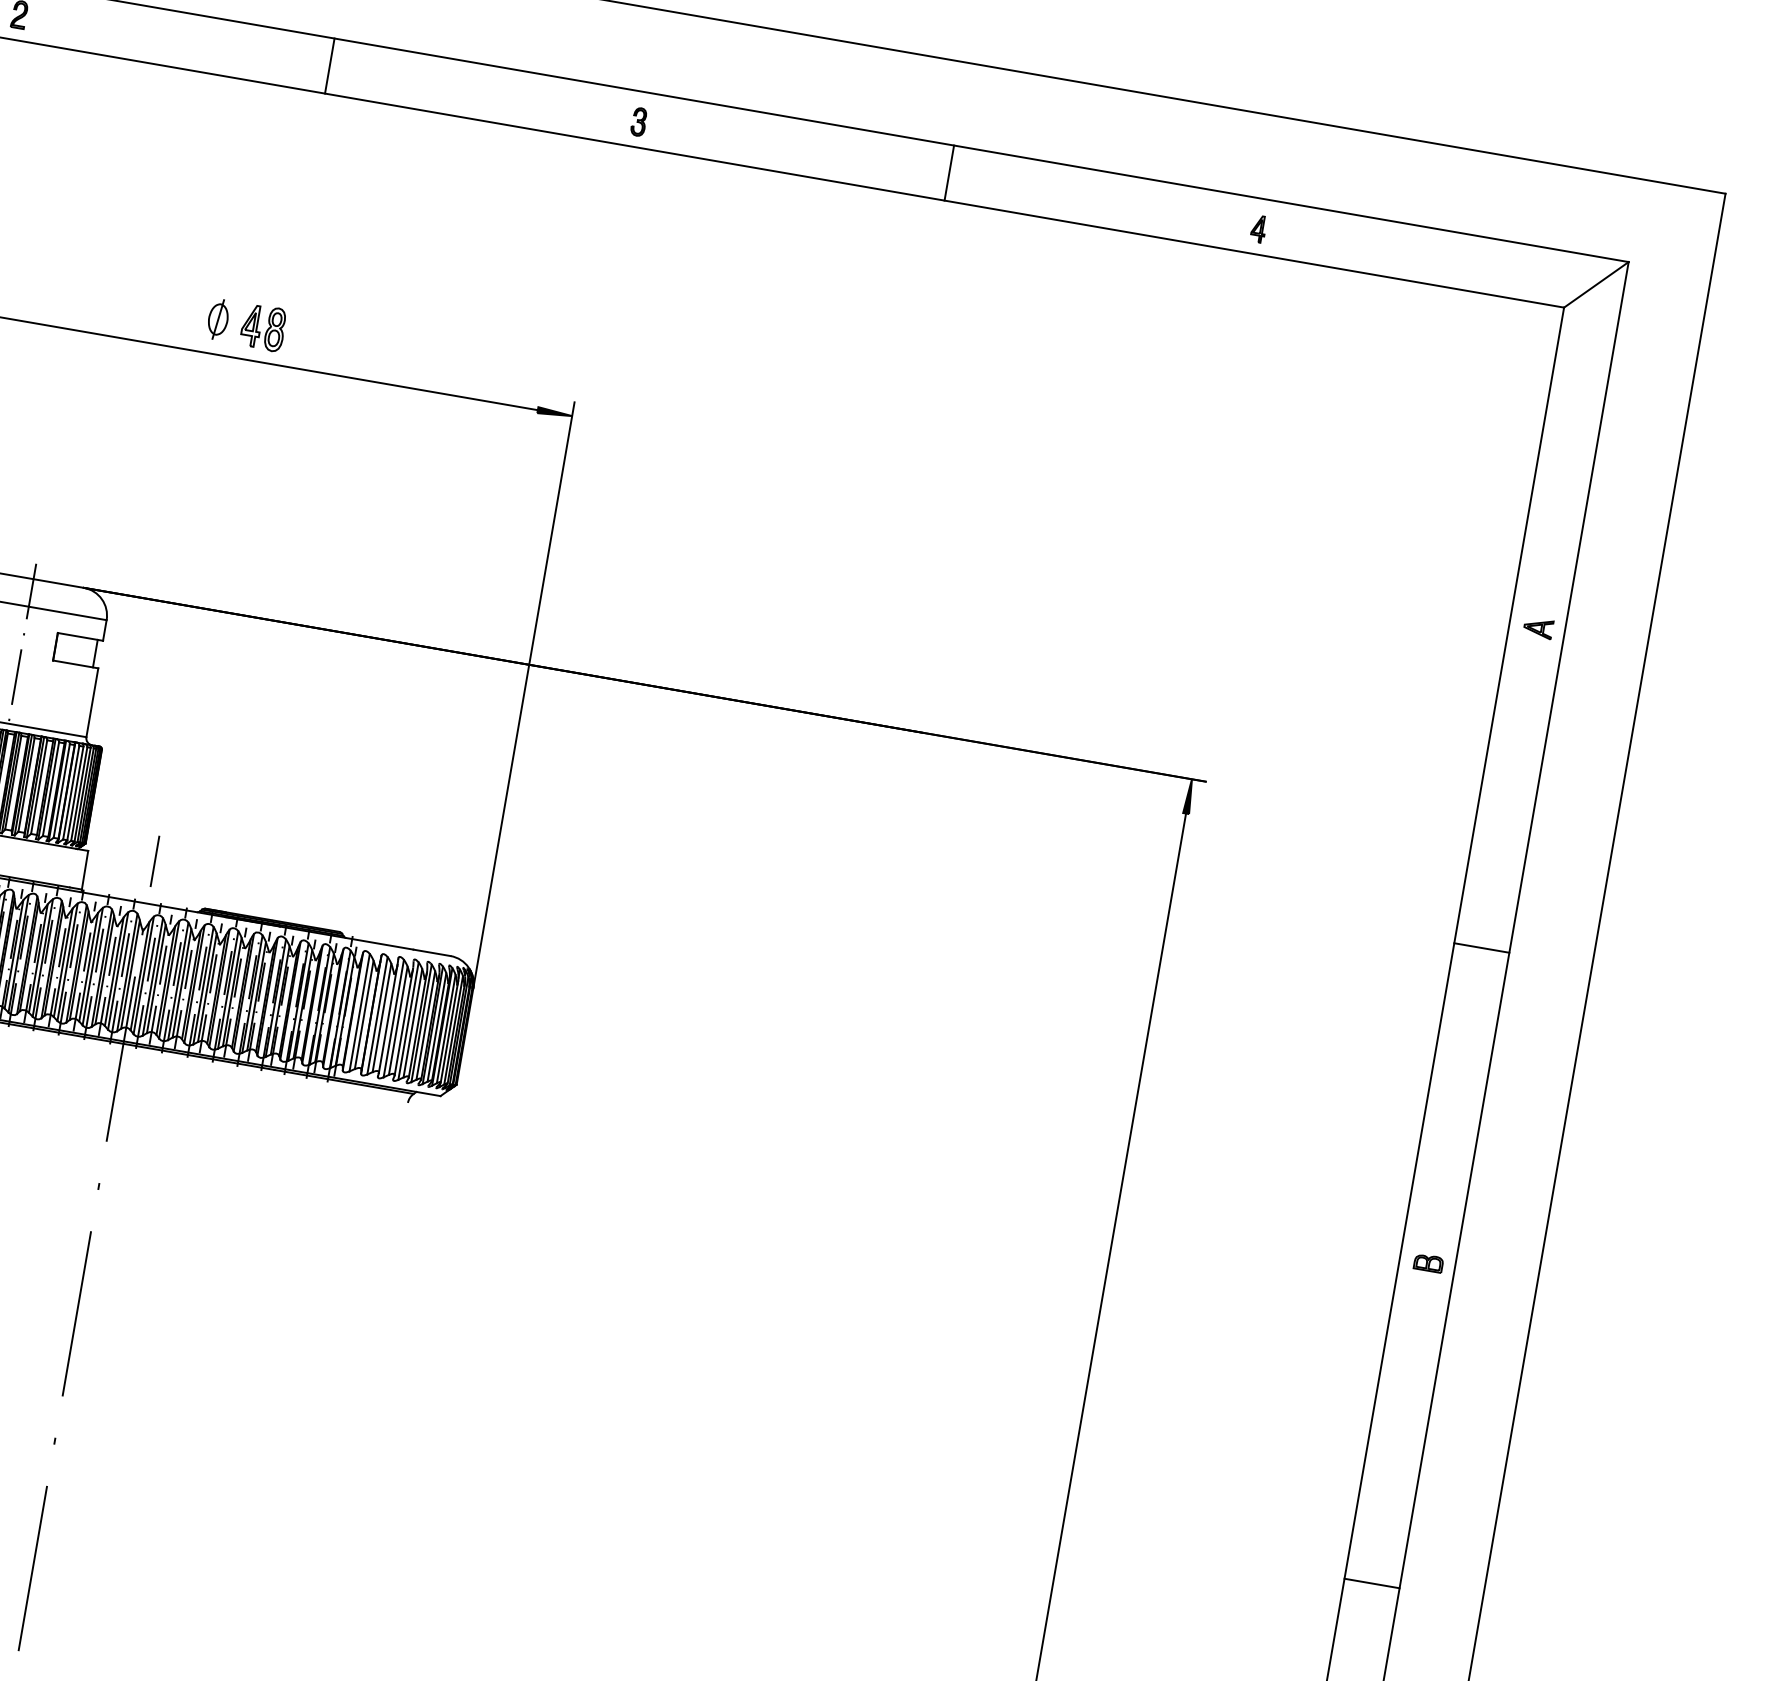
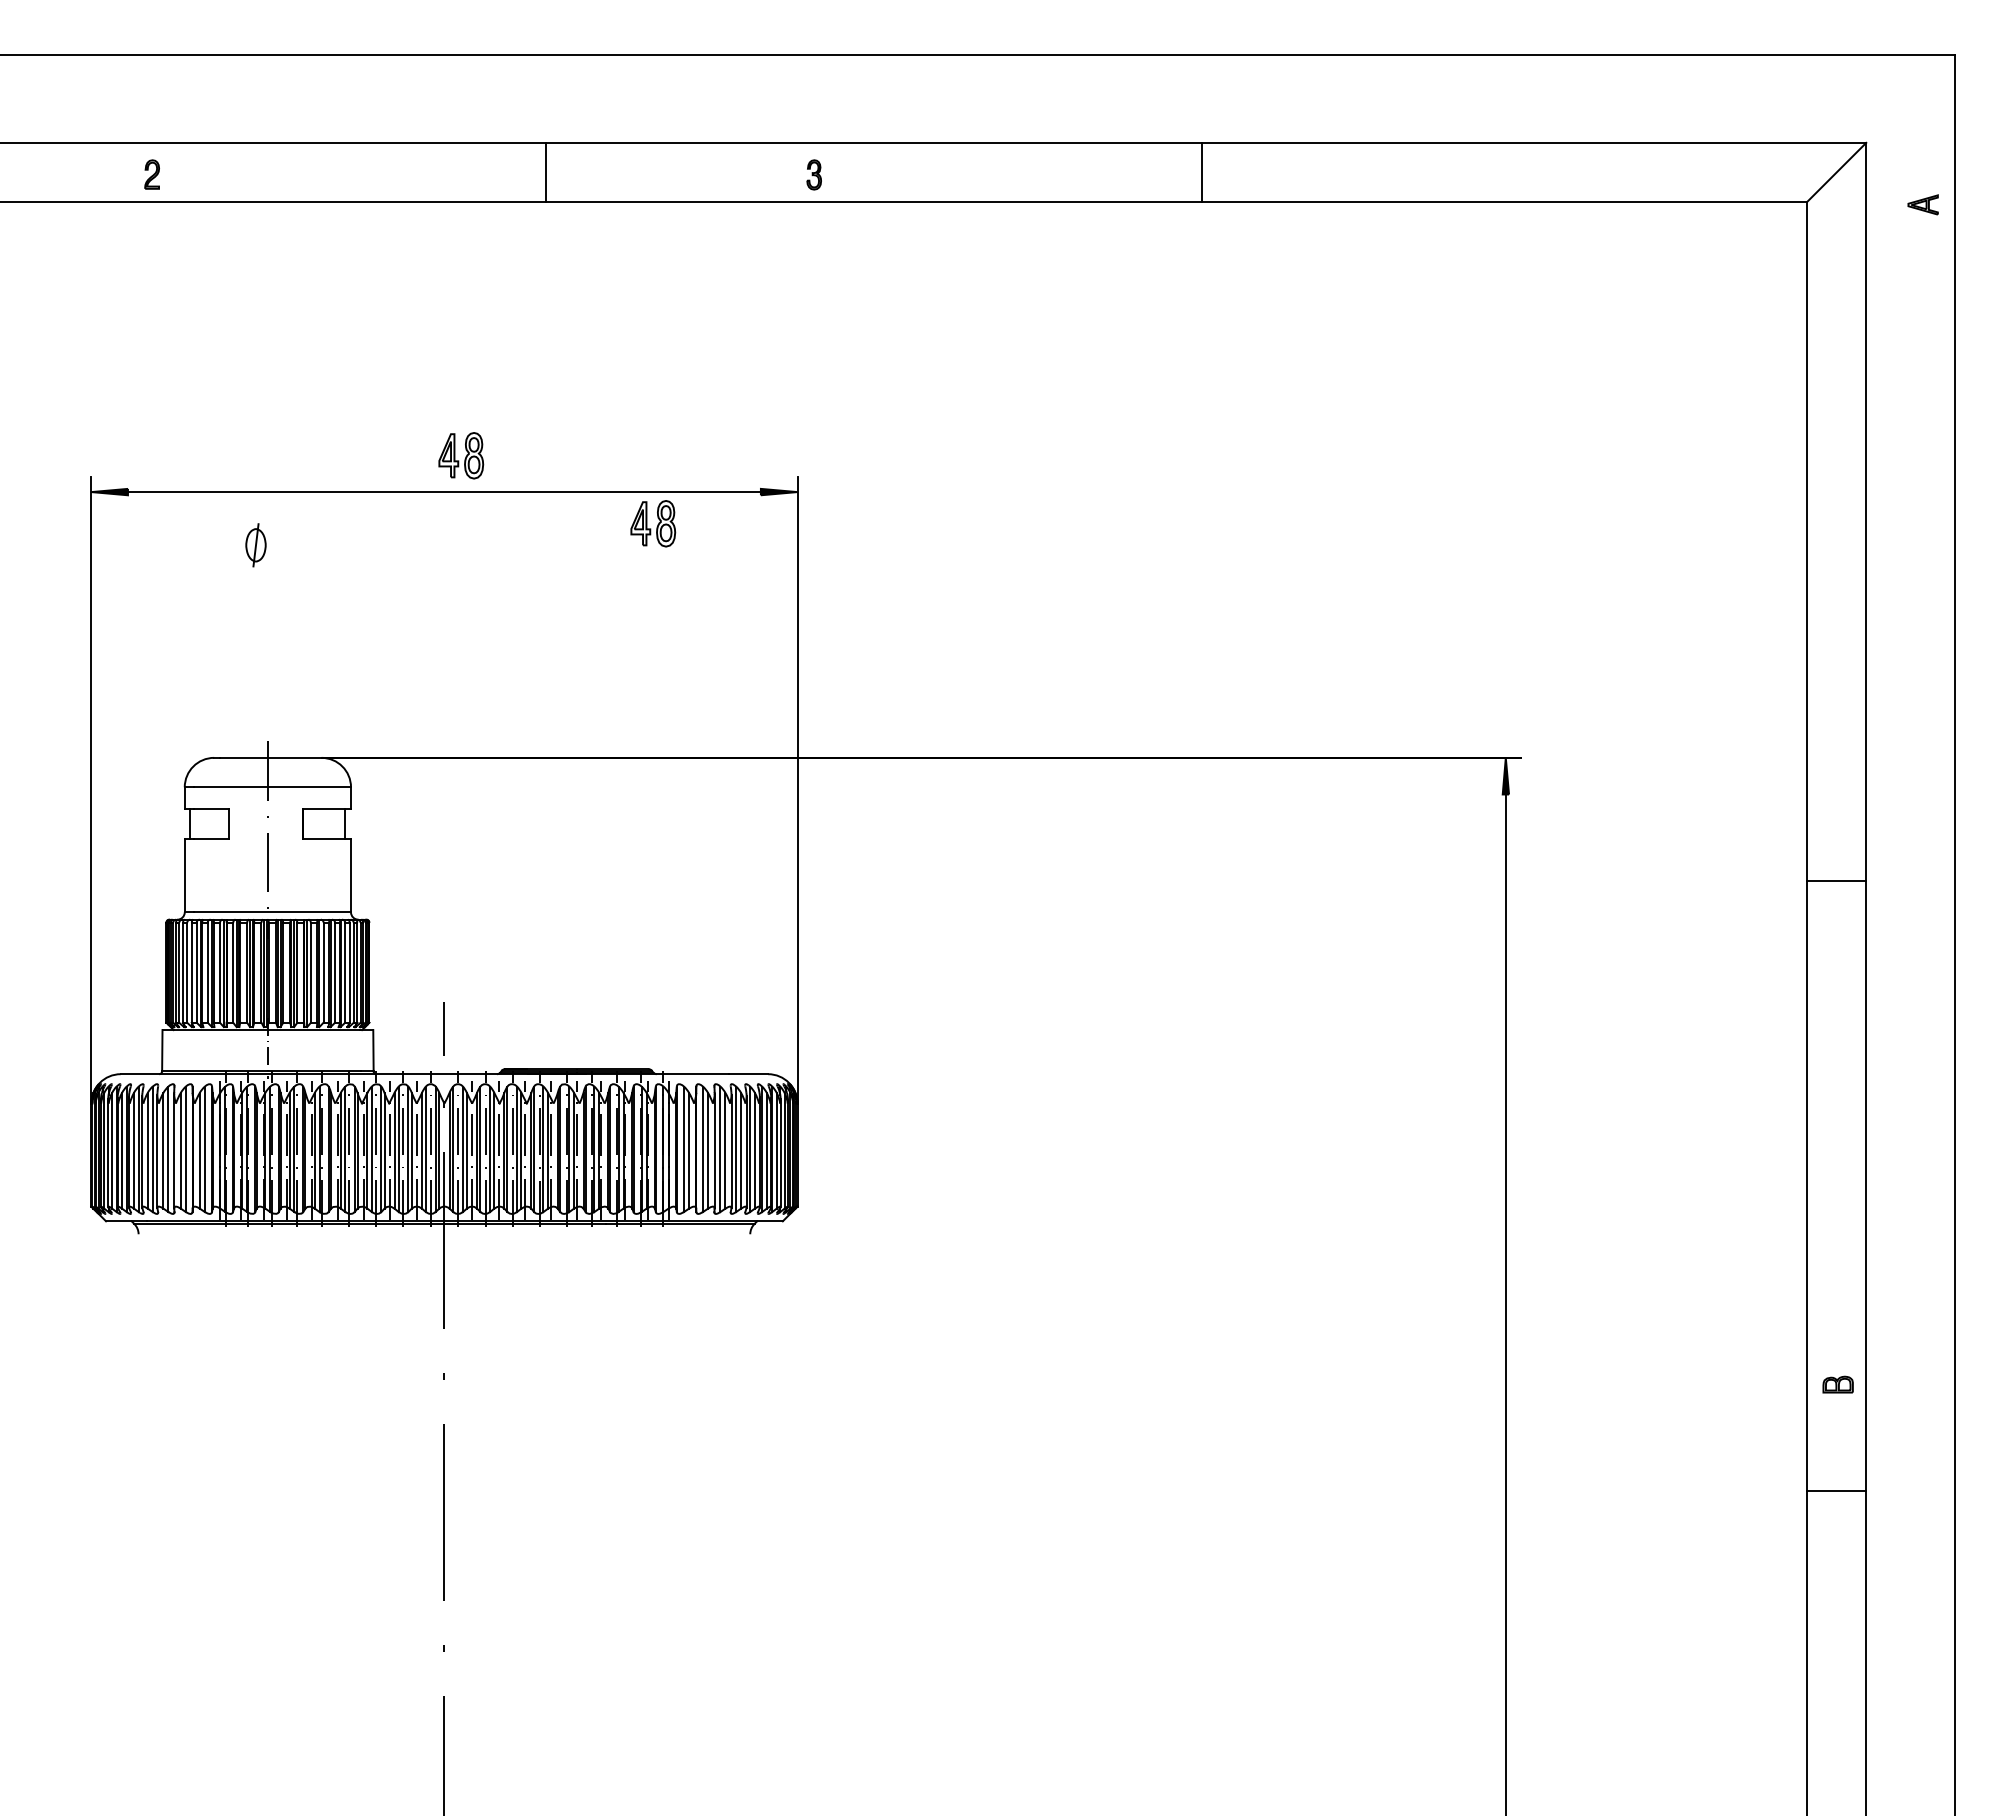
line: (330, 65) -> (546, 171), moved
line: (949, 172) -> (1202, 171), moved
part: (1258, 228) -> (1476, 174), removed
part: (217, 319) -> (255, 545), moved
part: (432, 422) -> (653, 523), added
part: (1537, 627) -> (1922, 204), moved
part: (1428, 1262) -> (1837, 1384), moved
line: (1371, 1583) -> (1836, 1491), moved

